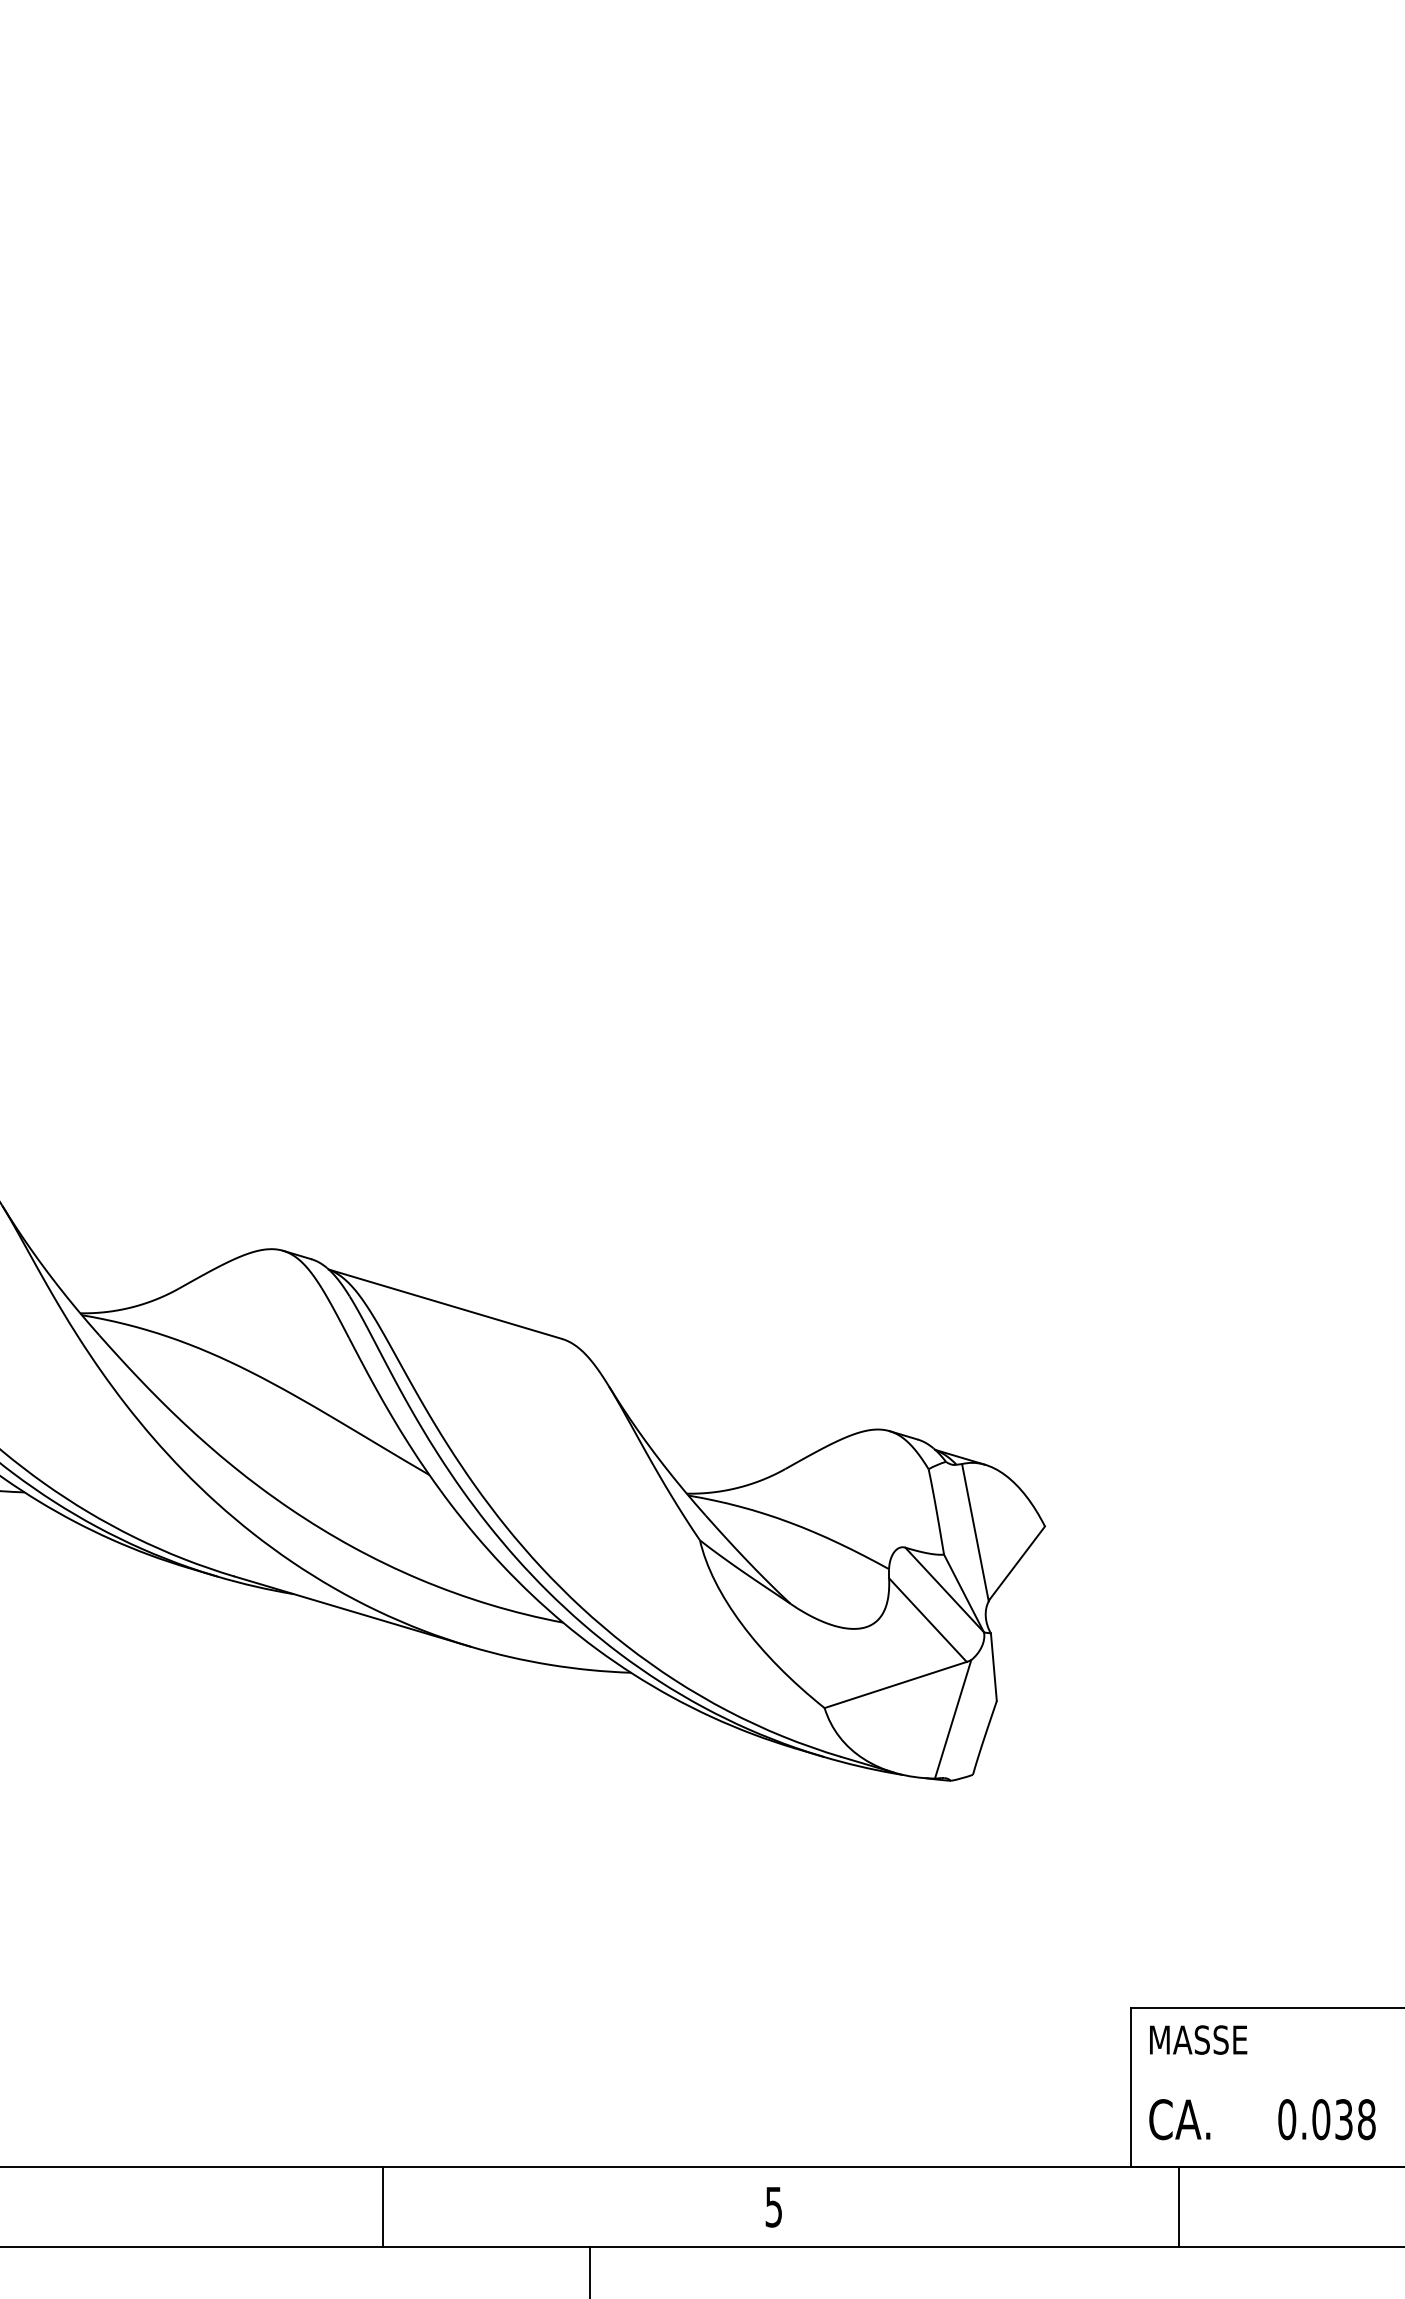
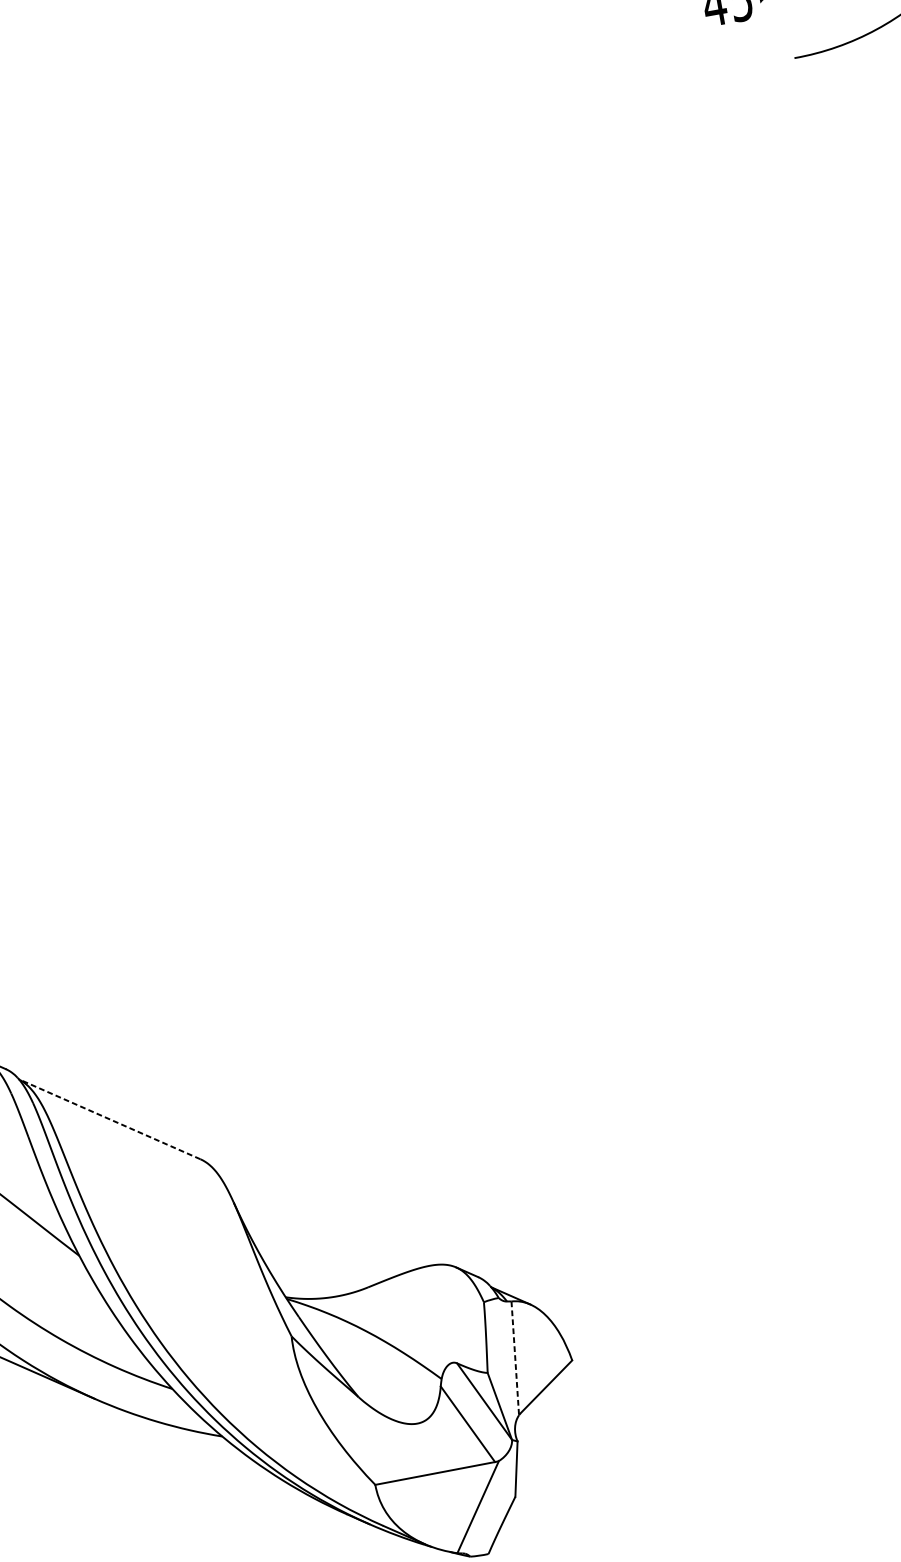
line: (445, 1304) -> (109, 1119), solid -> dashed
line: (975, 1532) -> (515, 1358), solid -> dashed

